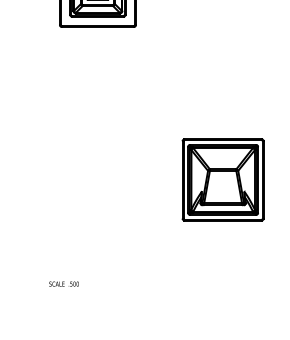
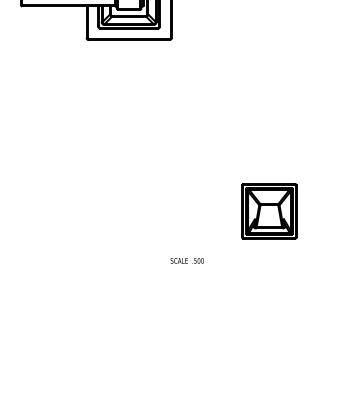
part: (223, 180) -> (269, 211), size x0.6
text: (63, 283) -> (186, 260), moved

